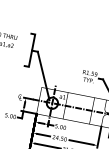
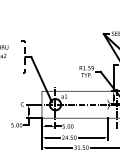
line: (32, 51) -> (25, 57), solid -> dashed

